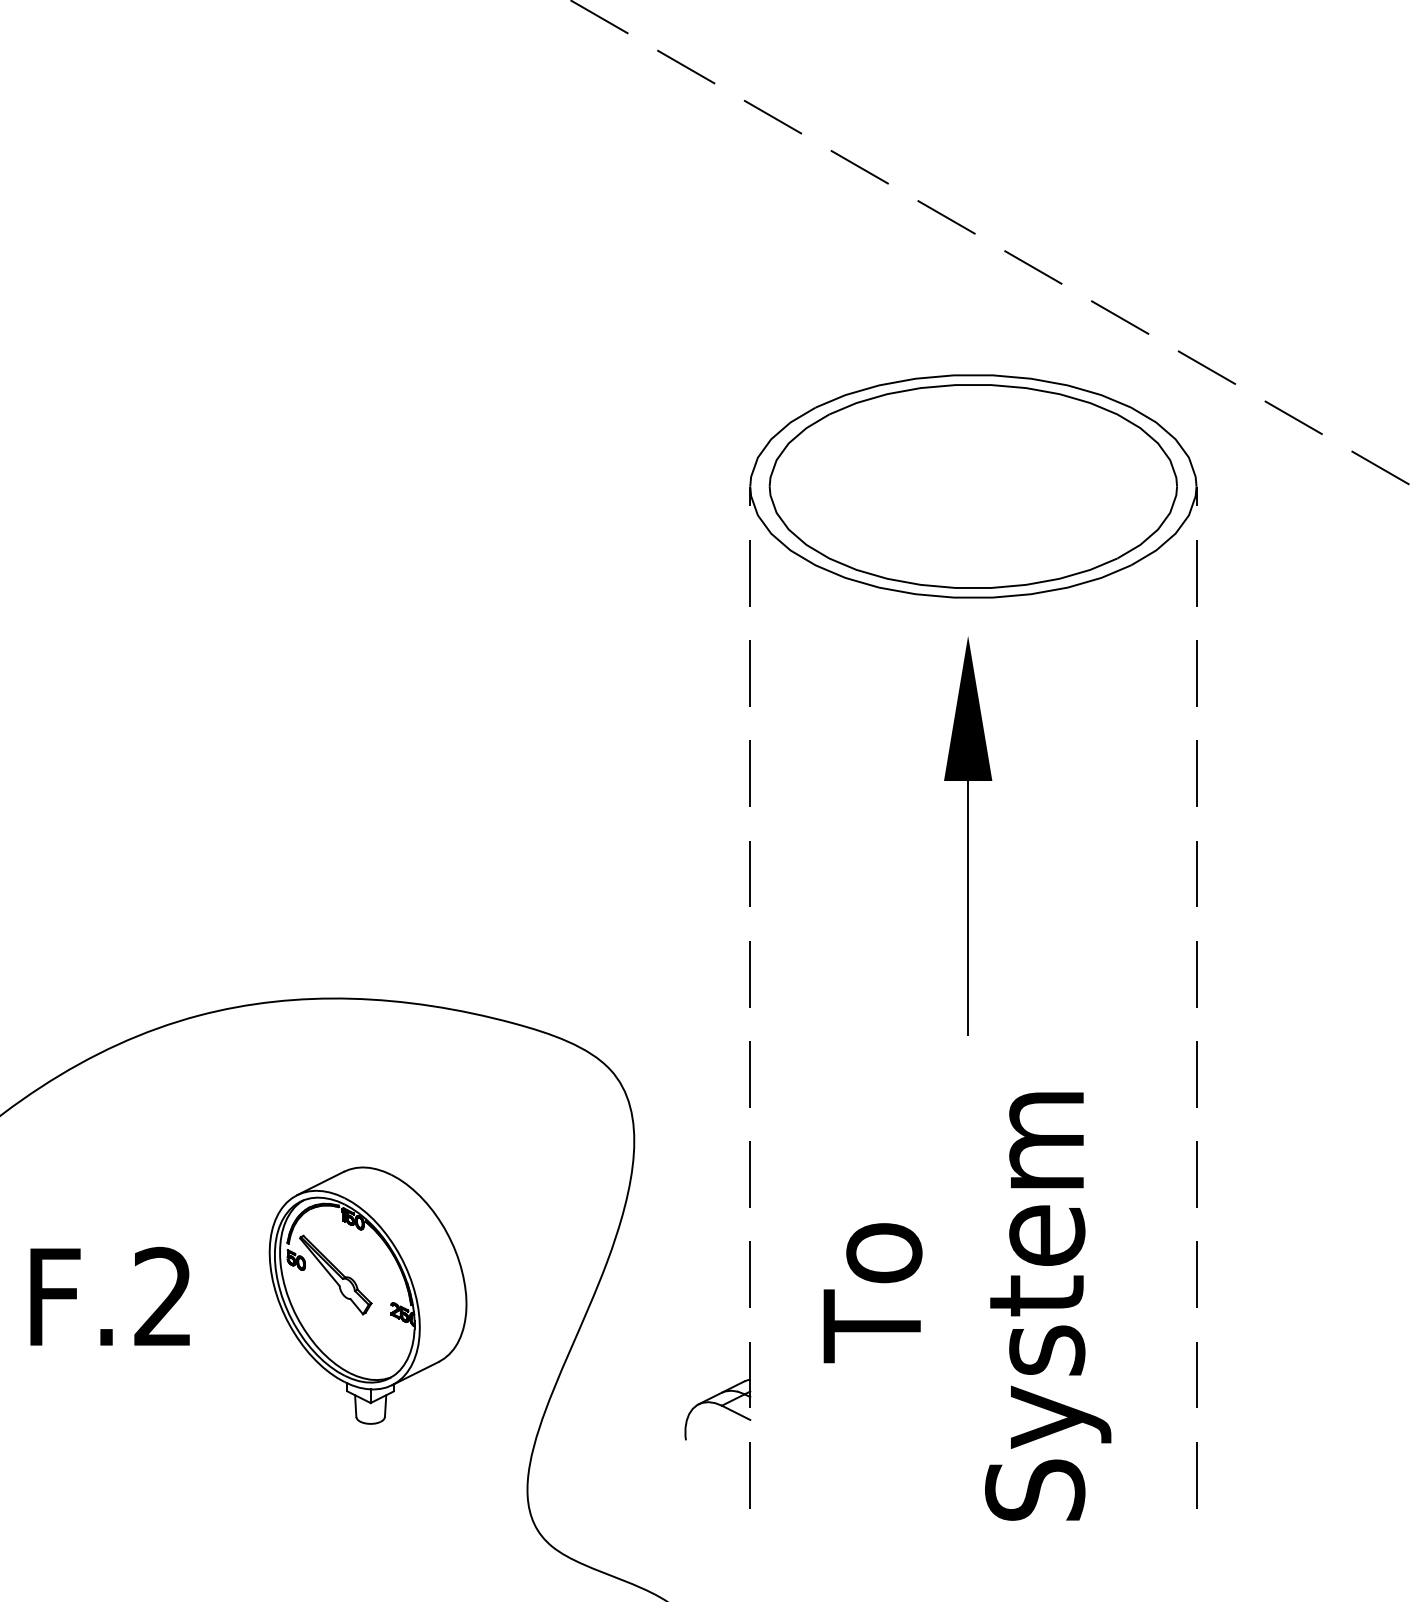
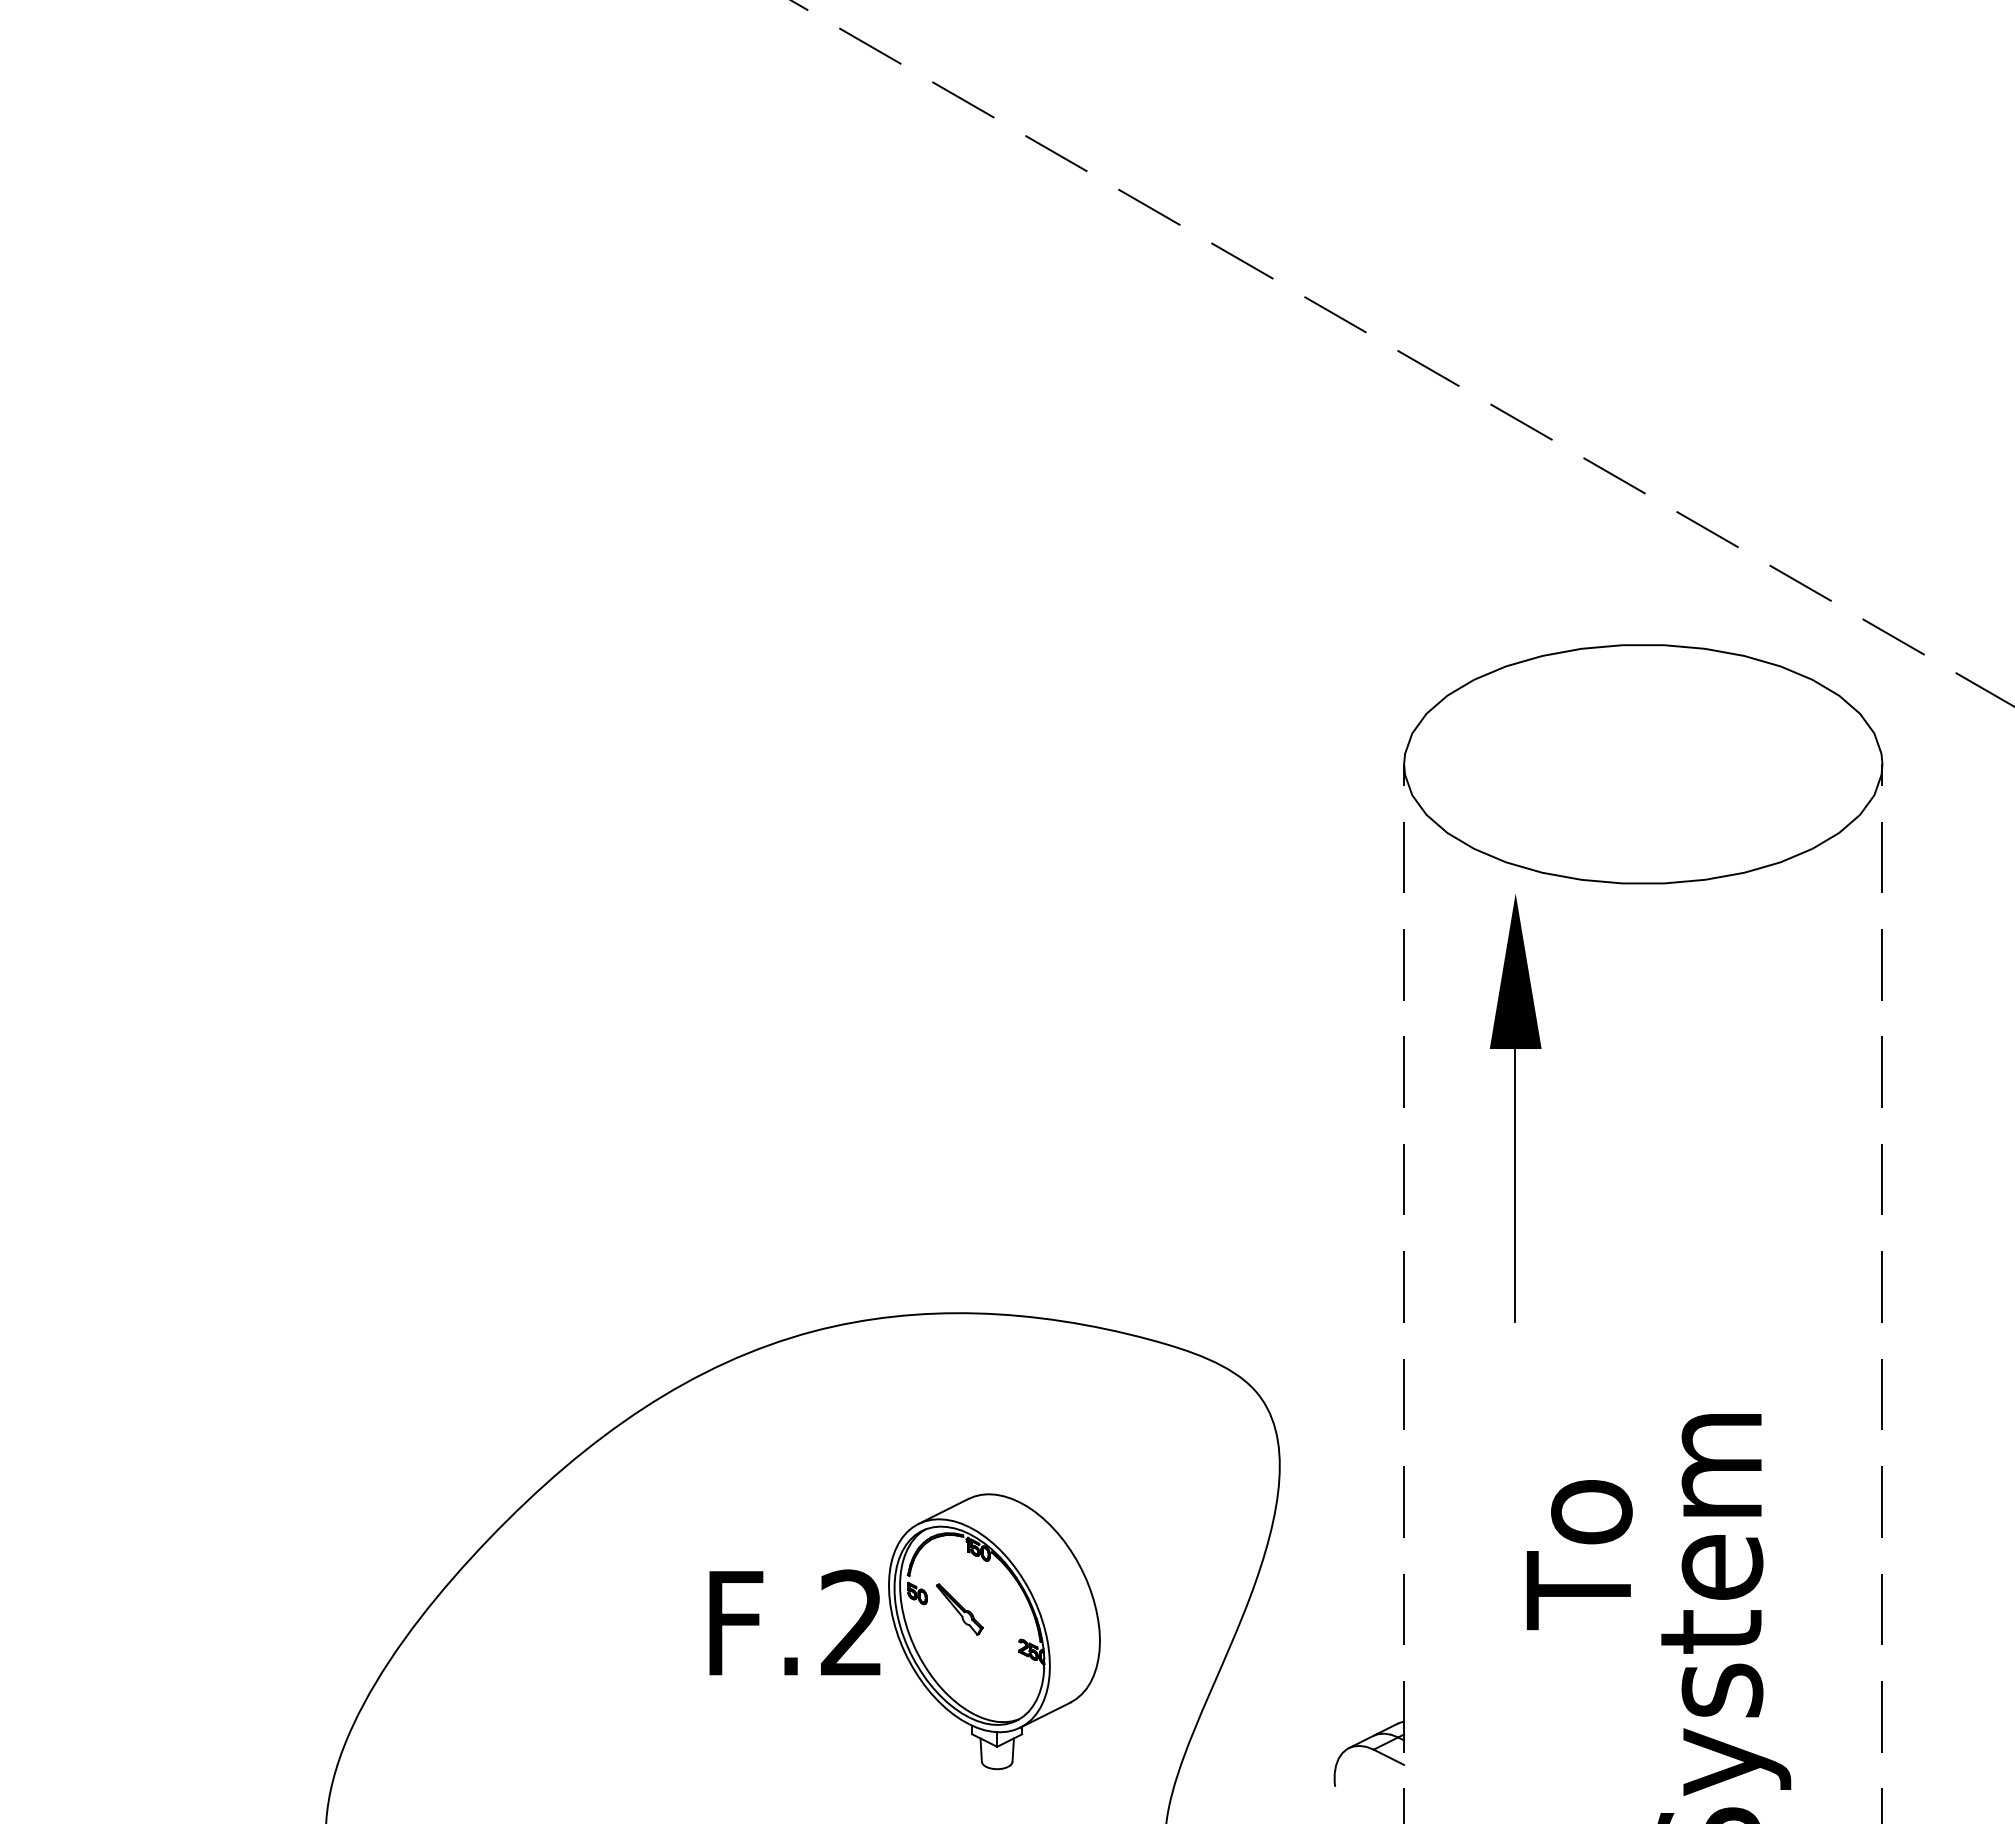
part: (973, 485) -> (1643, 763), removed
part: (967, 836) -> (1515, 1108), moved
part: (335, 1274) -> (959, 1609), size x0.6
text: (872, 1293) -> (1579, 1555), moved
text: (109, 1296) -> (794, 1622), moved

